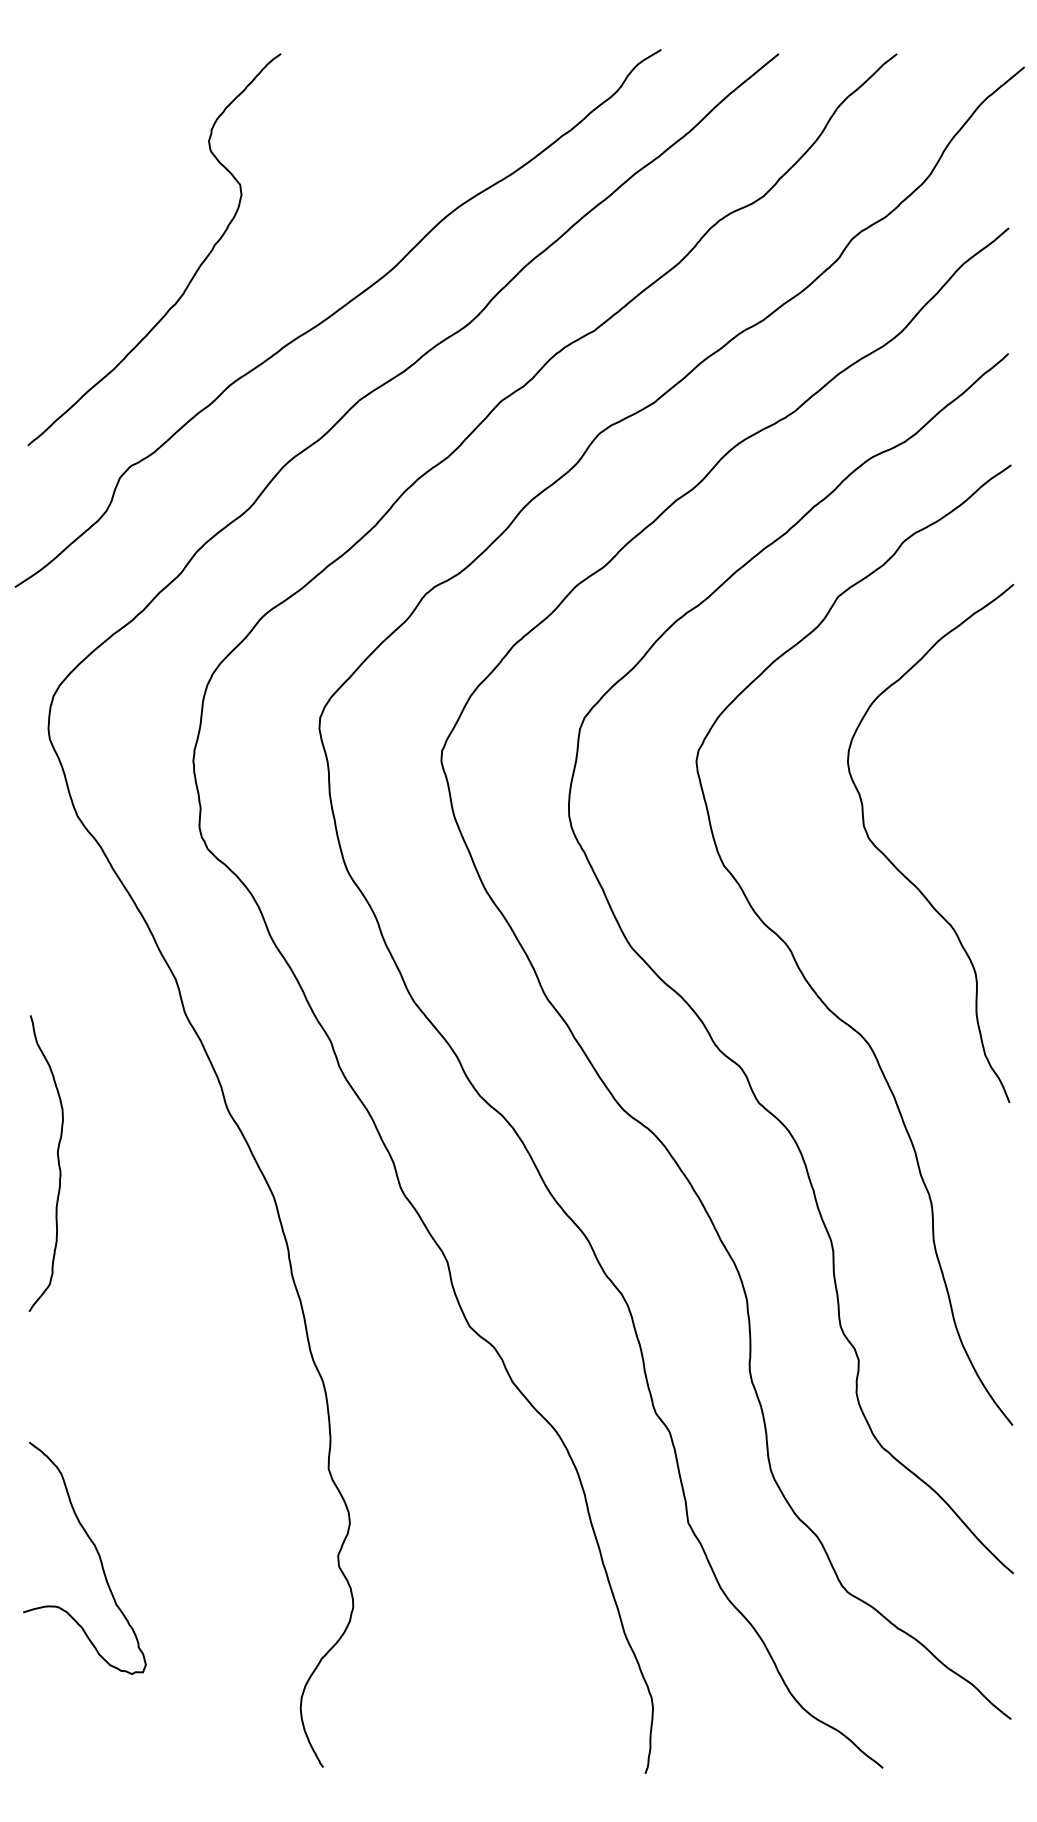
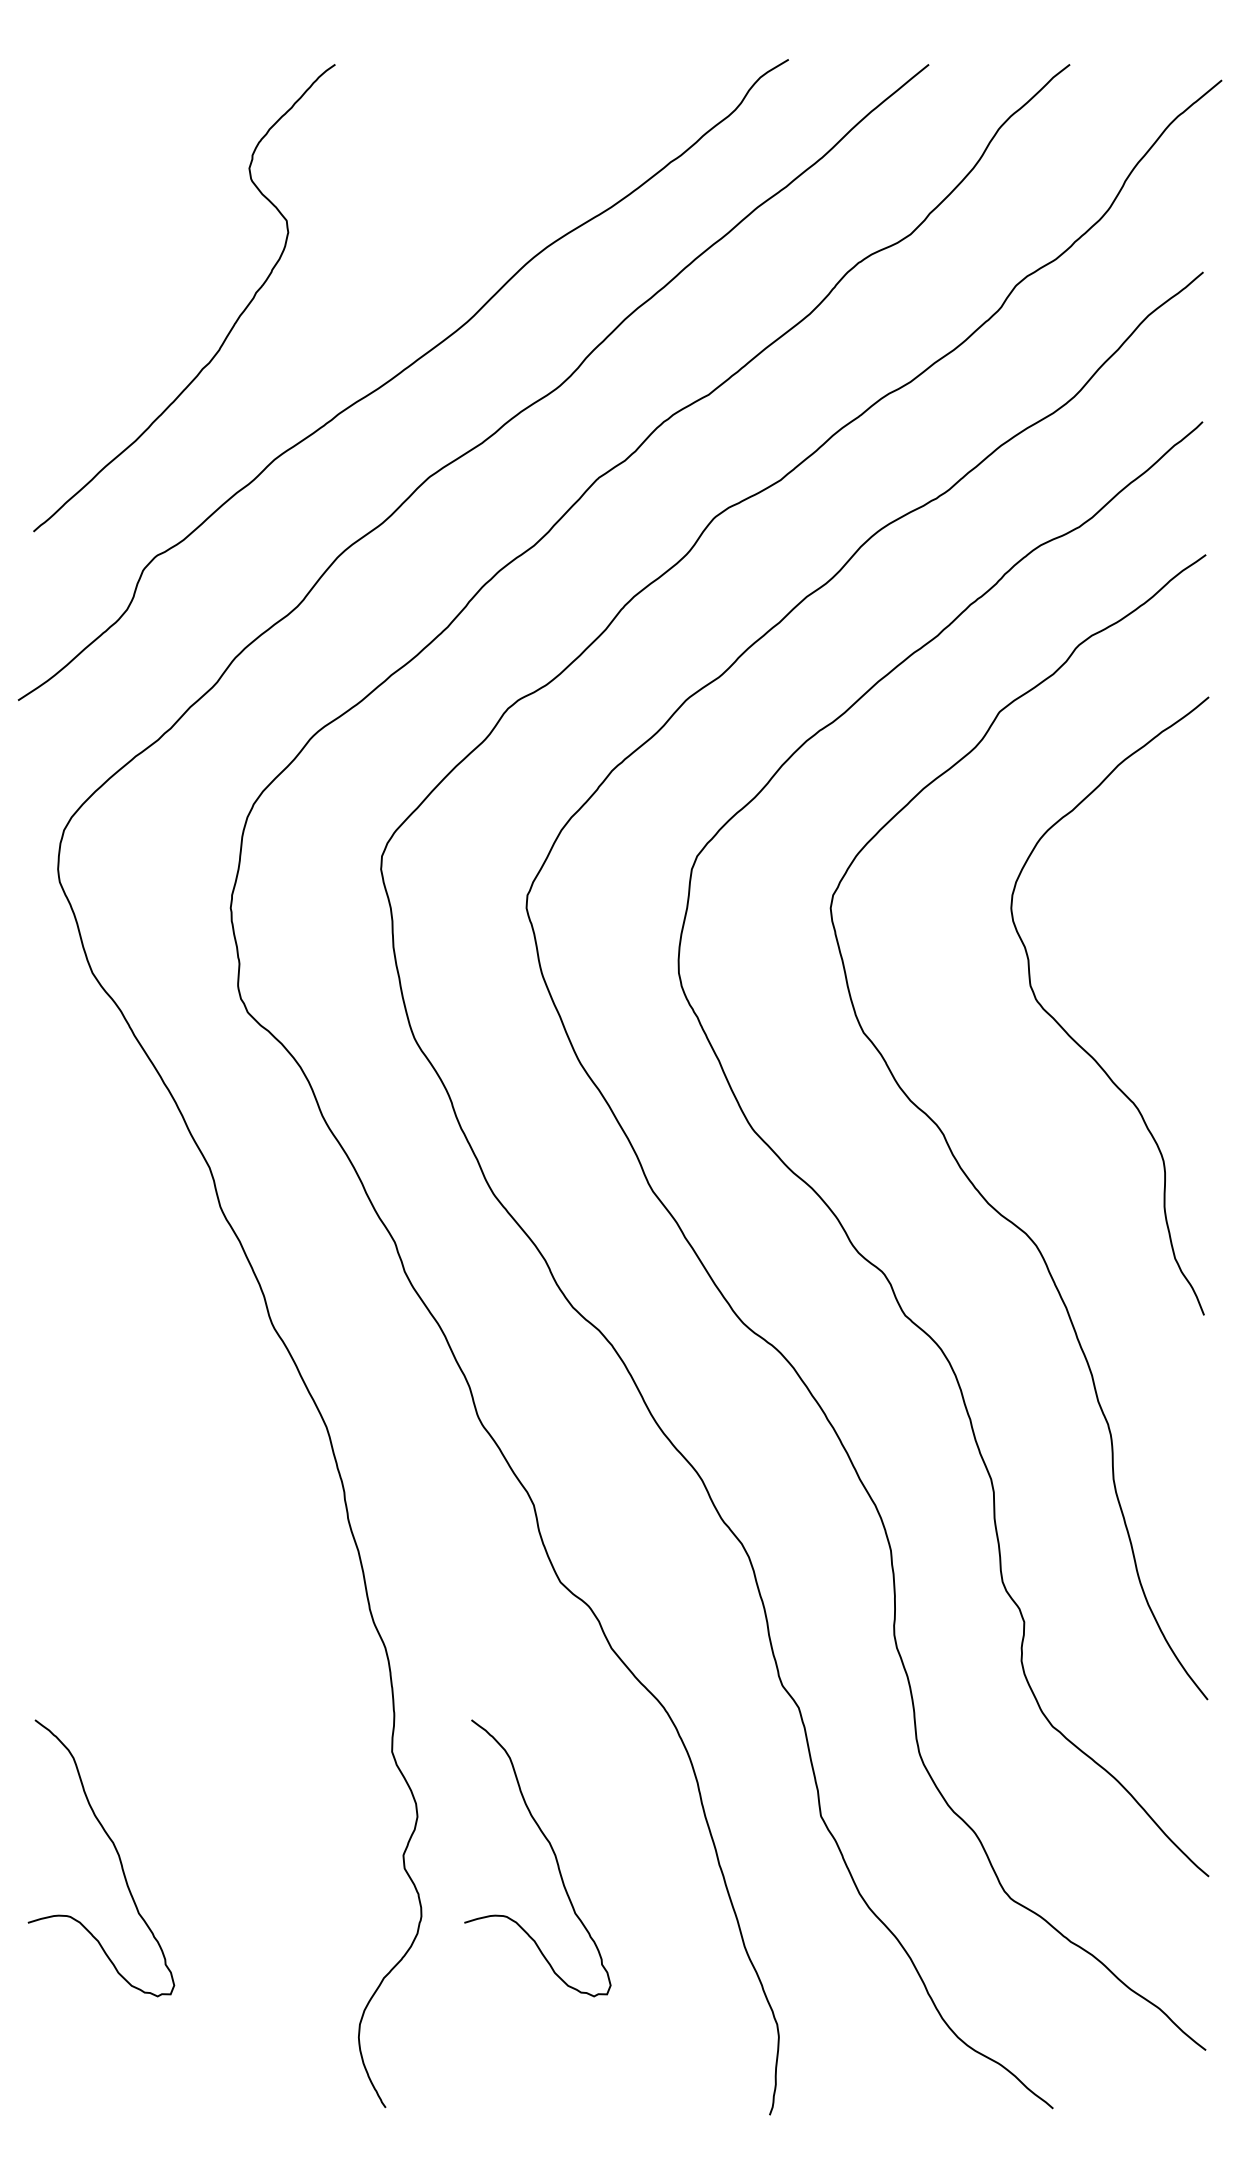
curve: (57, 1161) -> (68, 1385), removed
curve: (463, 1554) -> (552, 1853), added

